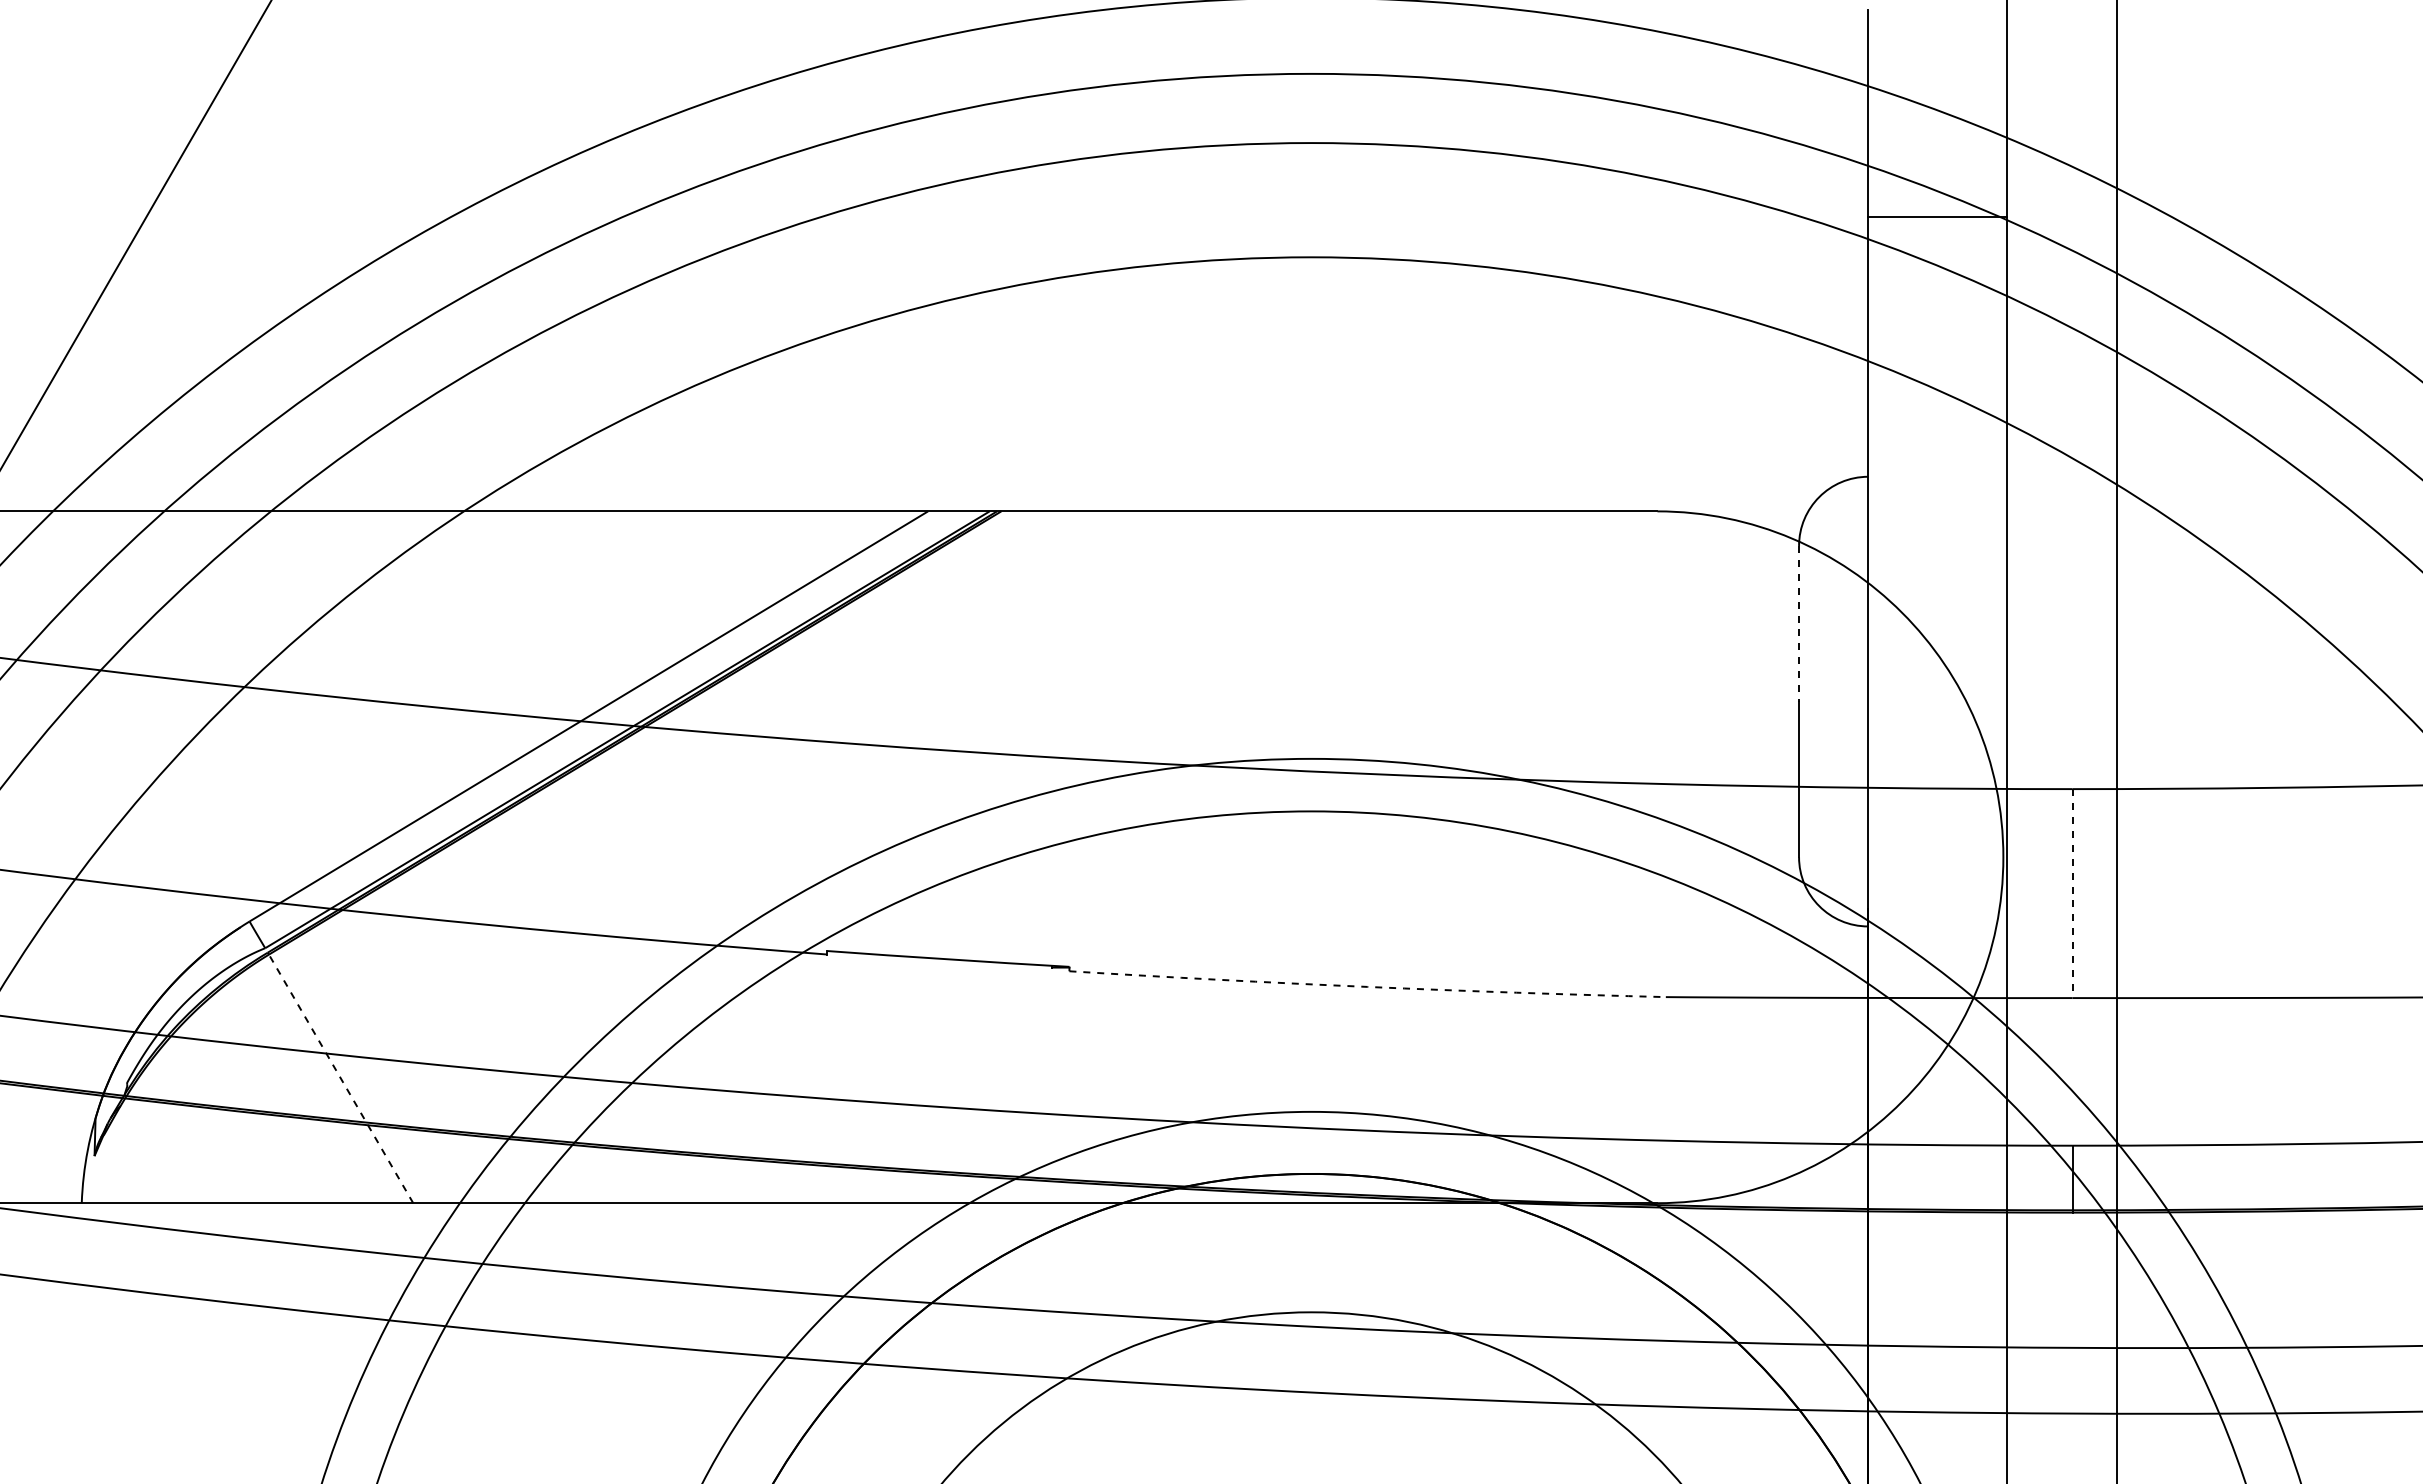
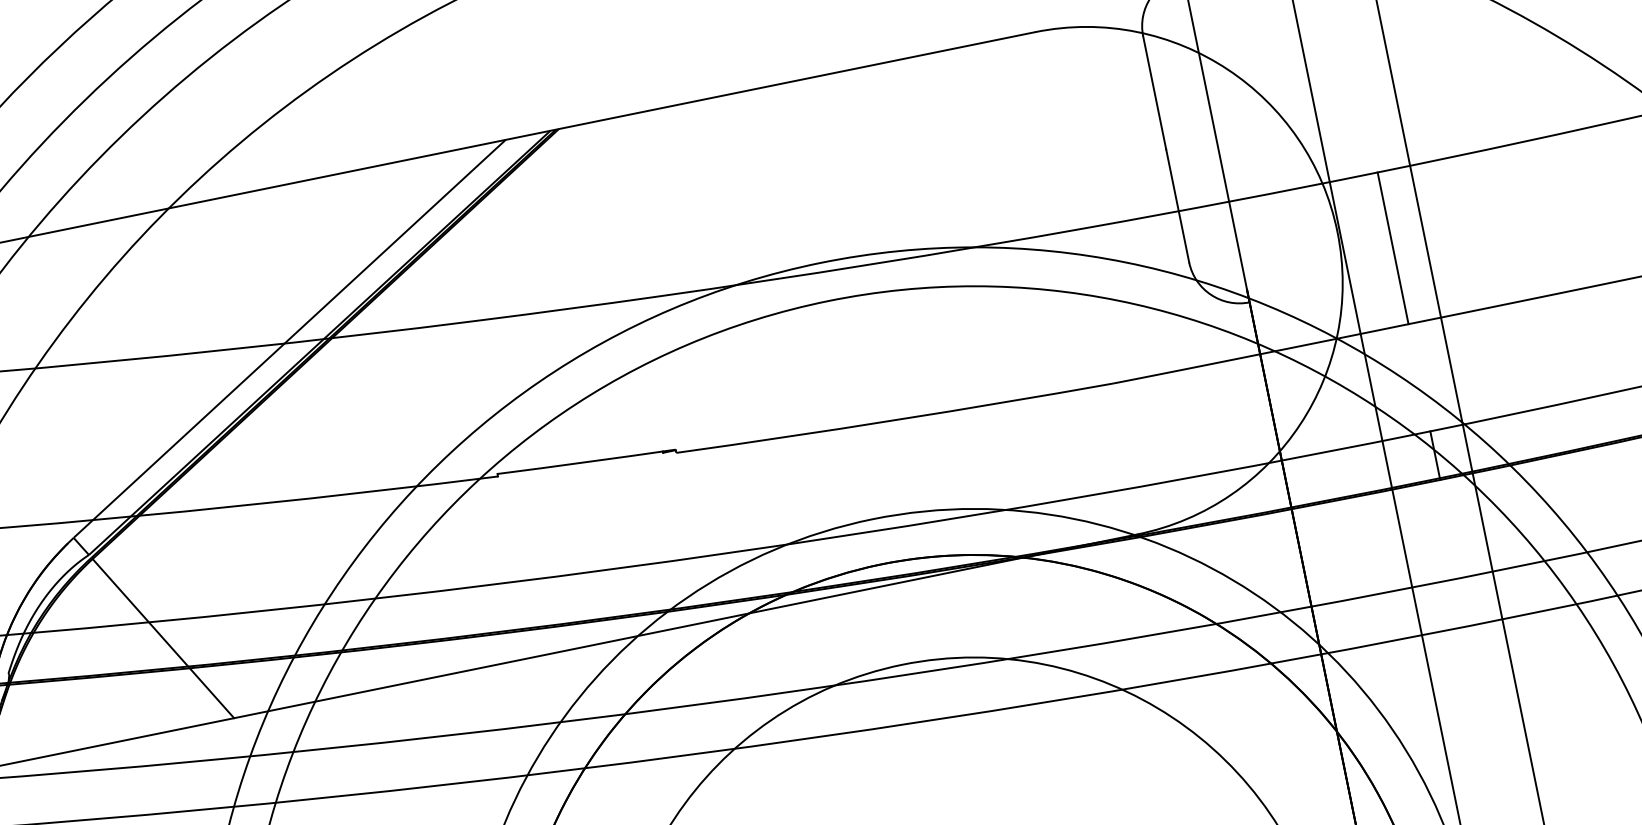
line: (1799, 623) -> (1154, 92), dashed -> solid
line: (2072, 894) -> (1393, 248), dashed -> solid
arc: (1367, 986) -> (894, 419), dashed -> solid
line: (341, 1078) -> (163, 638), dashed -> solid

